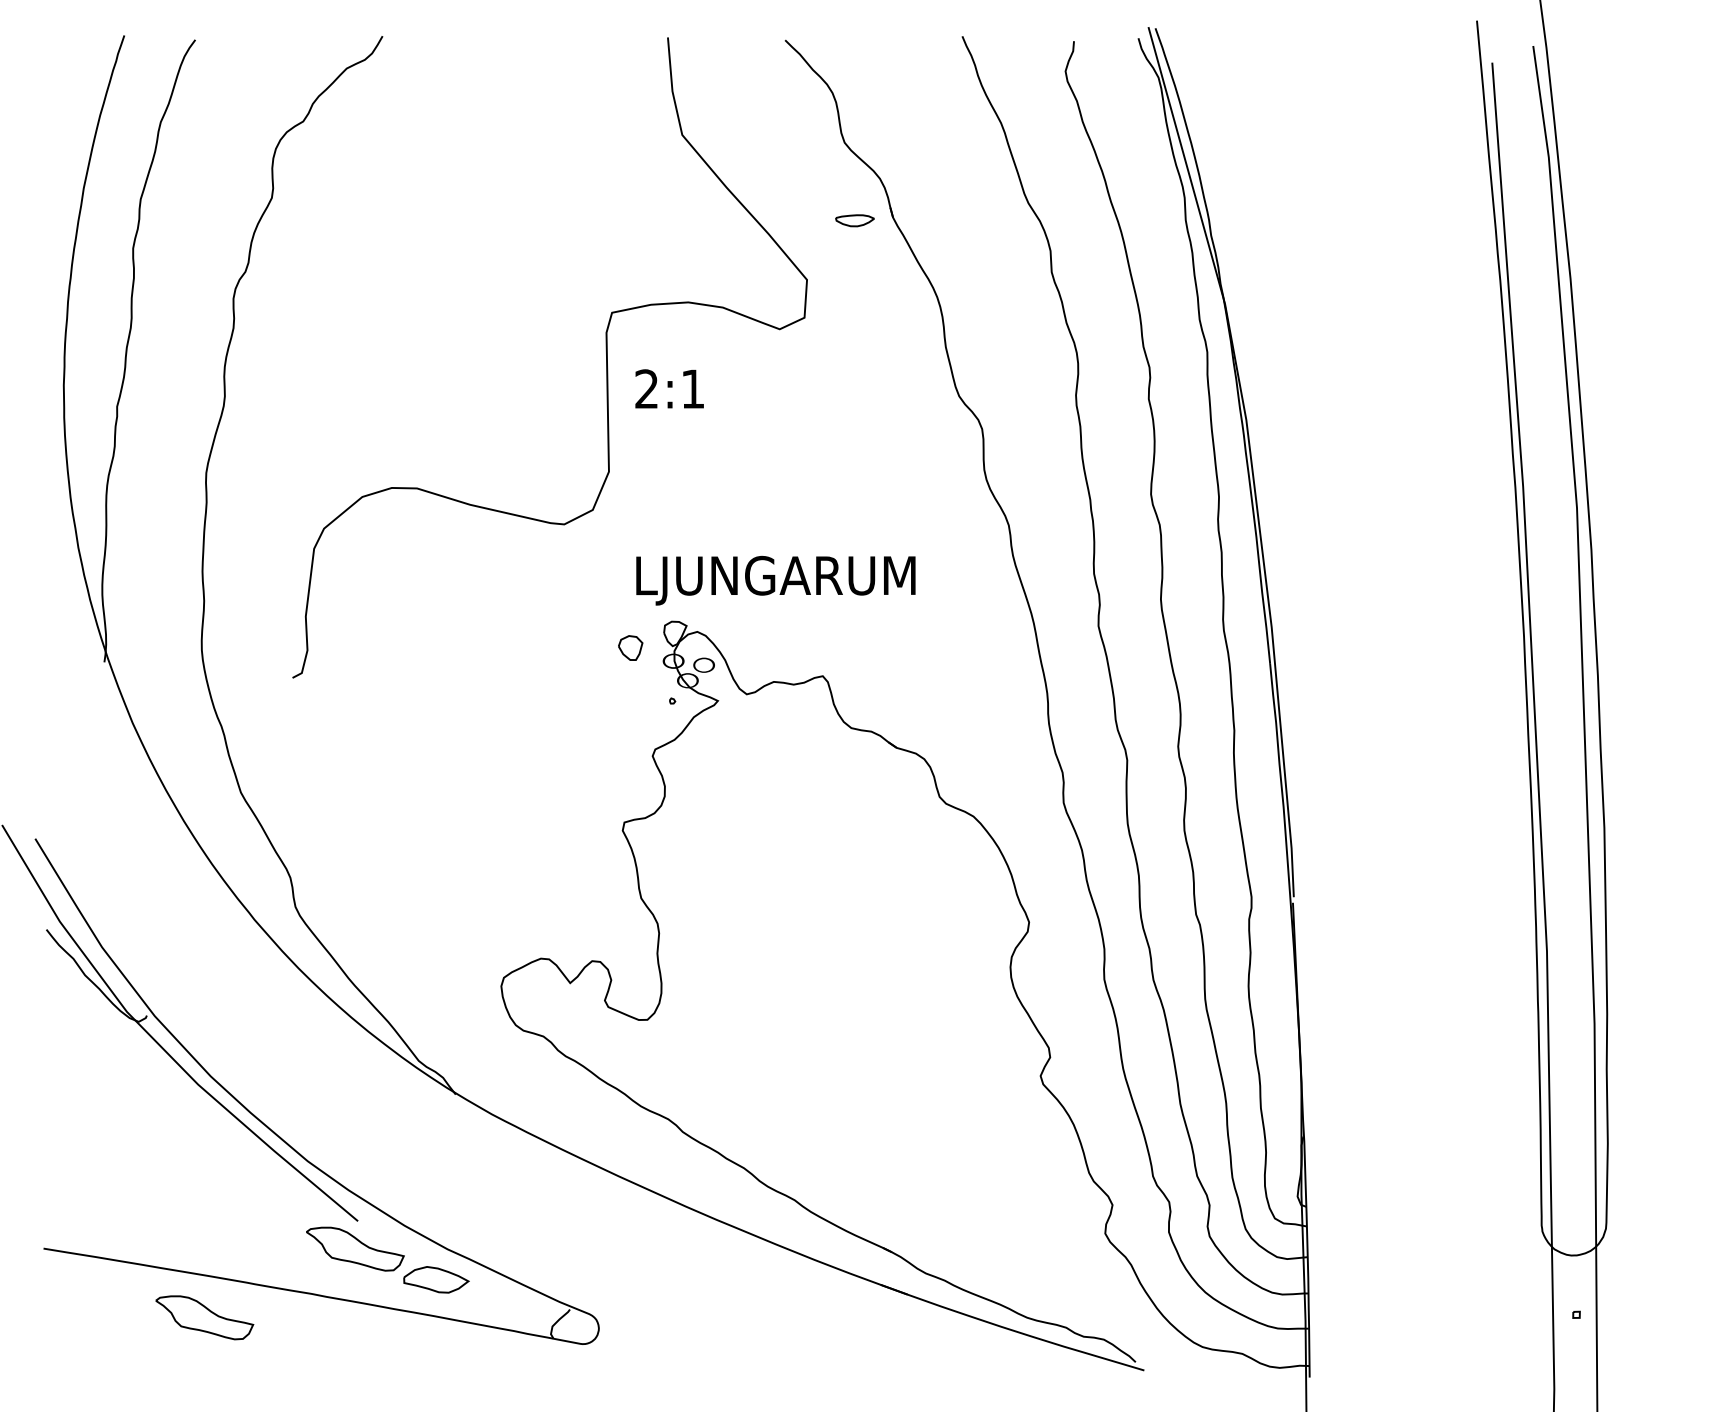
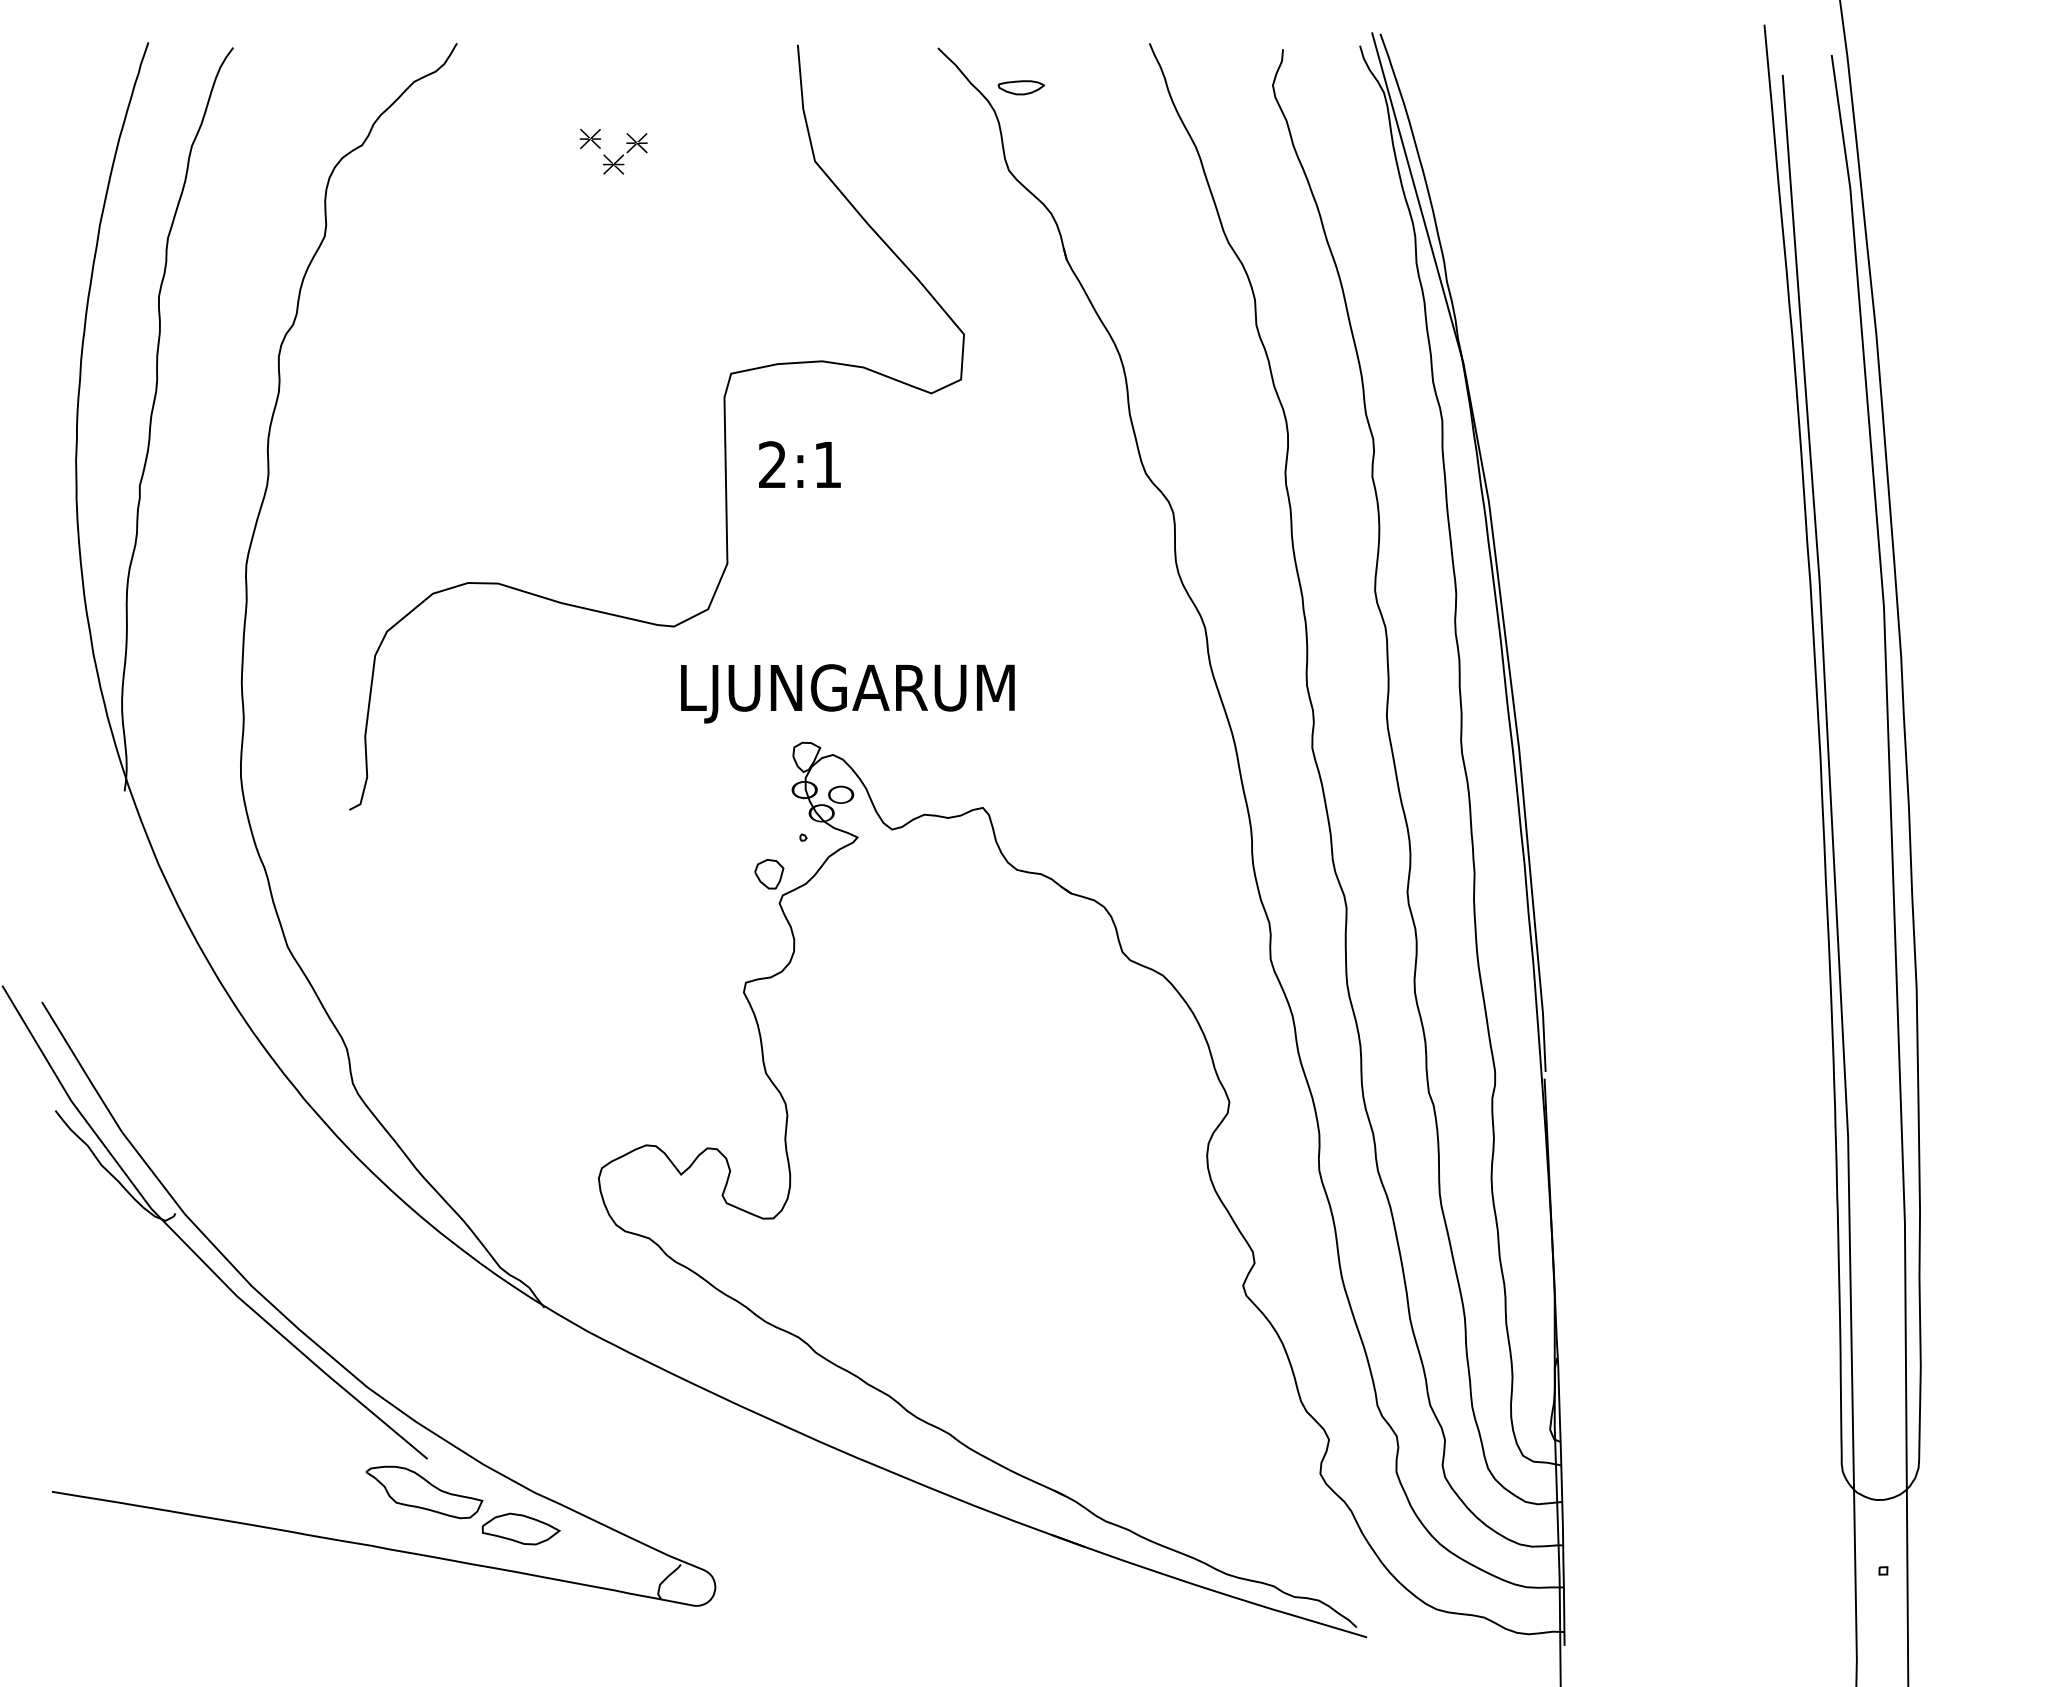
part: (508, 131) -> (607, 157), added
part: (854, 220) -> (1020, 87), moved
text: (775, 580) -> (847, 693), moved
part: (630, 648) -> (769, 874), moved
part: (204, 1317) -> (244, 1574), removed

